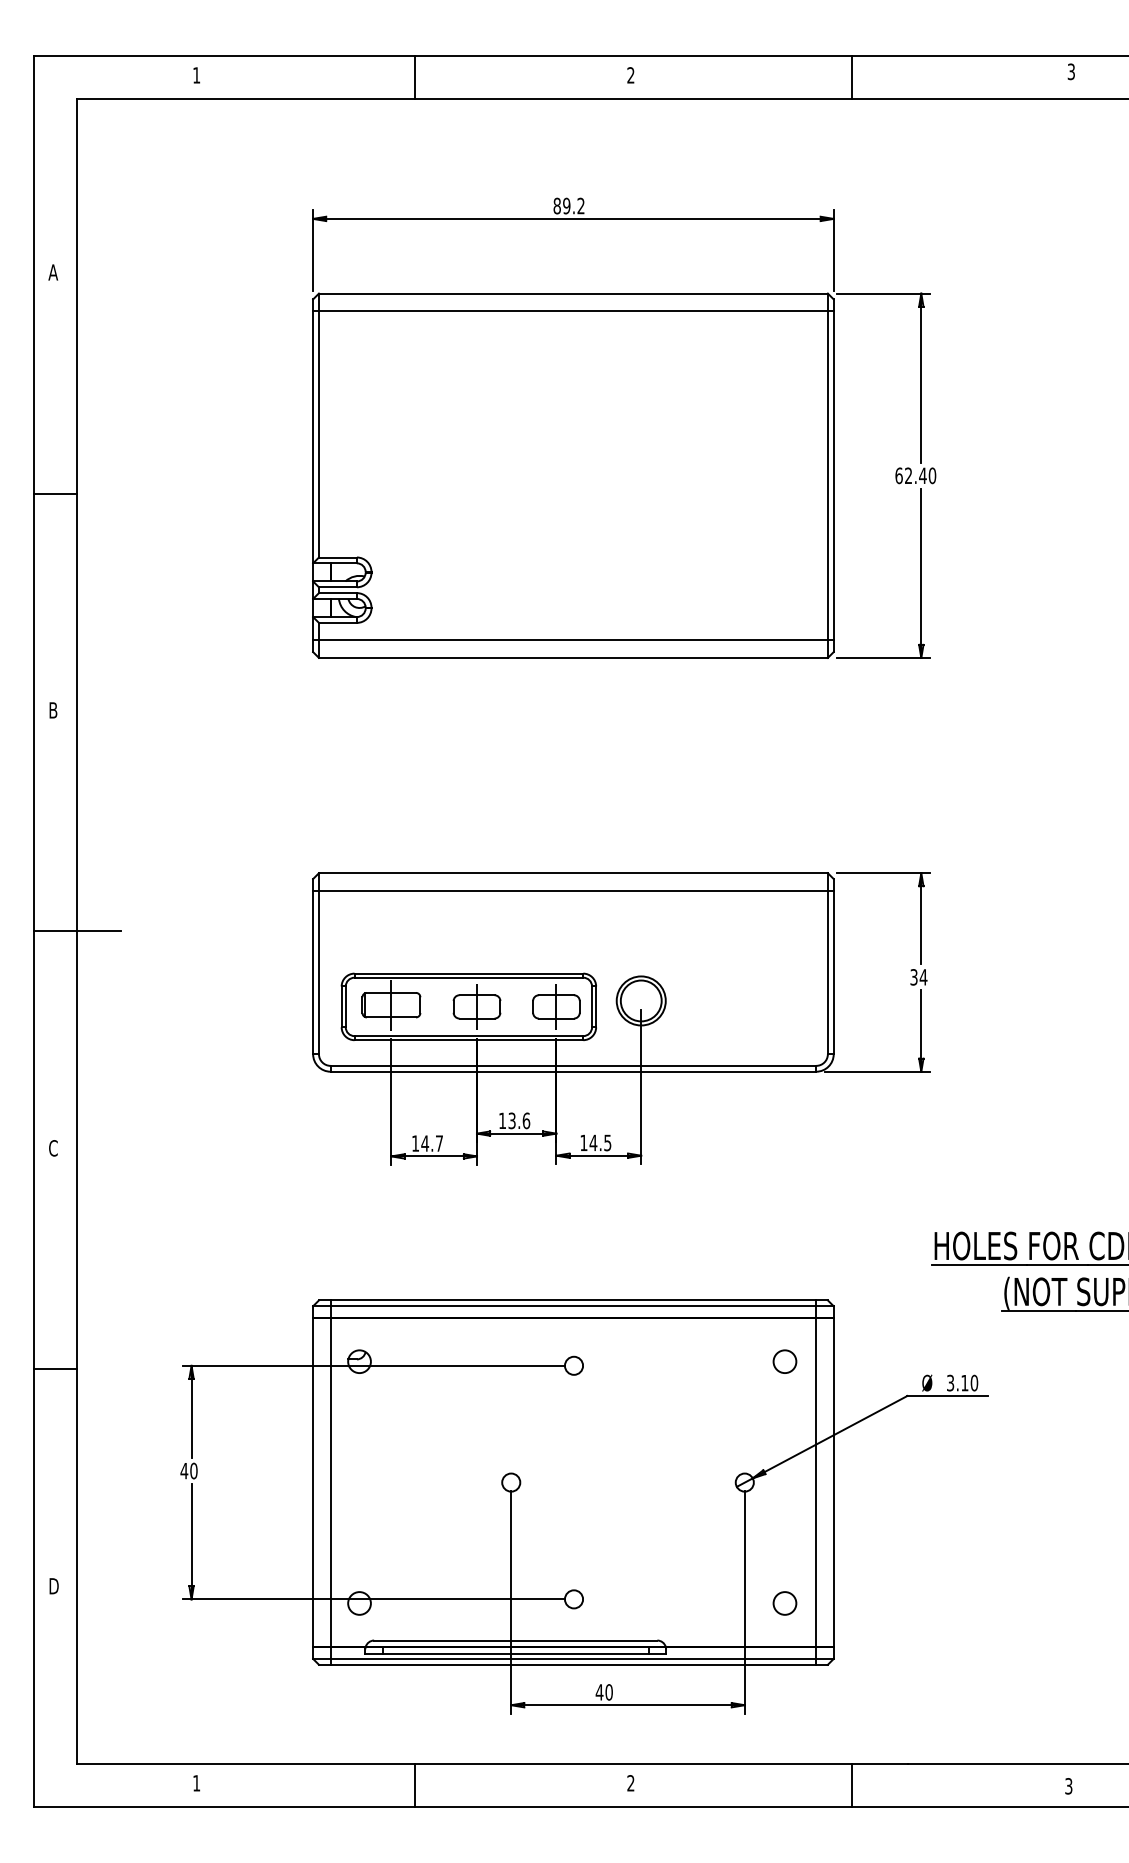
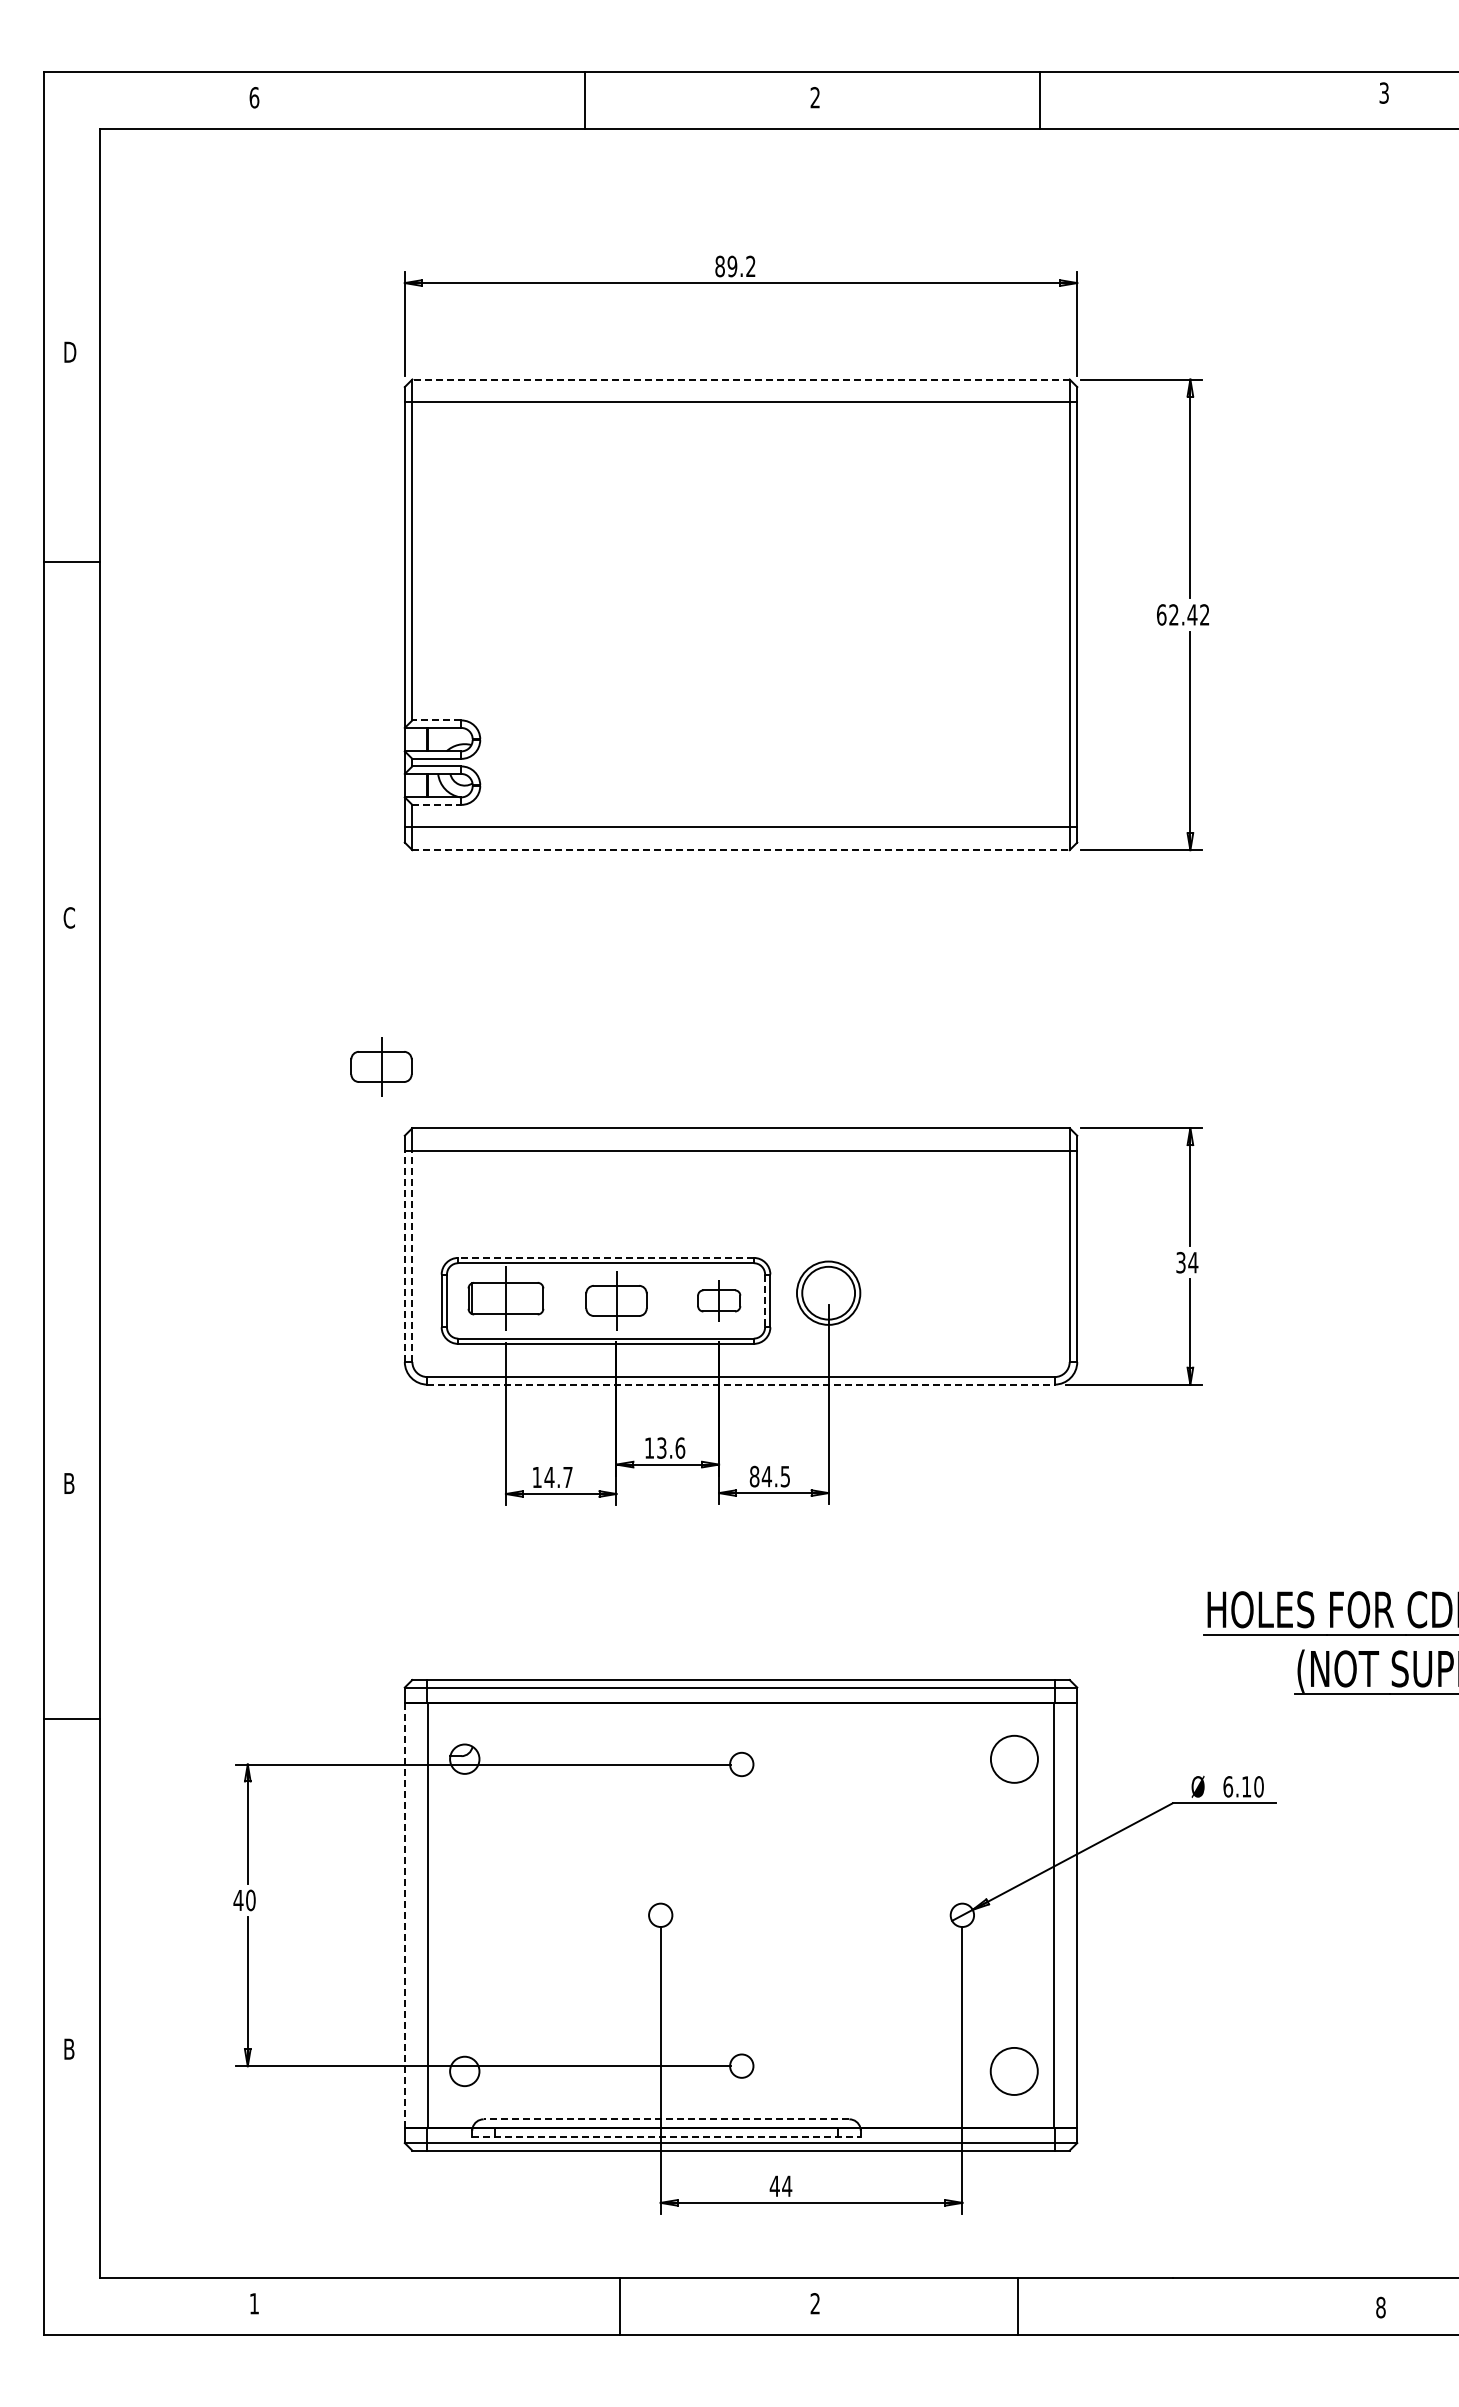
text: (196, 75) -> (254, 97), 1 -> 6
line: (414, 77) -> (584, 100), moved
line: (852, 77) -> (1040, 100), moved
text: (53, 271) -> (69, 351), A -> D
line: (573, 293) -> (741, 379), solid -> dashed
text: (932, 475) -> (1204, 614), 62.40 -> 62.42
line: (55, 493) -> (71, 561), moved
line: (337, 557) -> (436, 720), solid -> dashed
line: (337, 622) -> (436, 804), solid -> dashed
line: (573, 658) -> (741, 850), solid -> dashed
text: (52, 710) -> (68, 917), B -> C
part: (295, 825) -> (381, 1066), added
line: (76, 931) -> (99, 1203), removed
line: (312, 972) -> (404, 1256), solid -> dashed
line: (319, 972) -> (412, 1256), solid -> dashed
line: (469, 973) -> (606, 1257), solid -> dashed
part: (556, 1006) -> (719, 1300), size x0.7
line: (592, 1007) -> (765, 1301), solid -> dashed
line: (573, 1071) -> (741, 1384), solid -> dashed
text: (583, 1142) -> (754, 1476), 14.5 -> 84.5
text: (52, 1148) -> (68, 1483), C -> B
circle: (784, 1361) -> (1013, 1758), size x1.6
line: (55, 1369) -> (71, 1719), moved
text: (950, 1382) -> (1228, 1786), 3.10 -> 6.10
line: (312, 1482) -> (404, 1915), solid -> dashed
text: (55, 1586) -> (71, 2049), D -> B
circle: (784, 1603) -> (1013, 2071), size x1.6
line: (515, 1640) -> (666, 2119), solid -> dashed
line: (516, 1654) -> (667, 2137), solid -> dashed
text: (609, 1692) -> (787, 2186), 40 -> 44
line: (414, 1785) -> (619, 2306), moved
line: (852, 1785) -> (1018, 2306), moved
text: (1068, 1786) -> (1380, 2307), 3 -> 8

